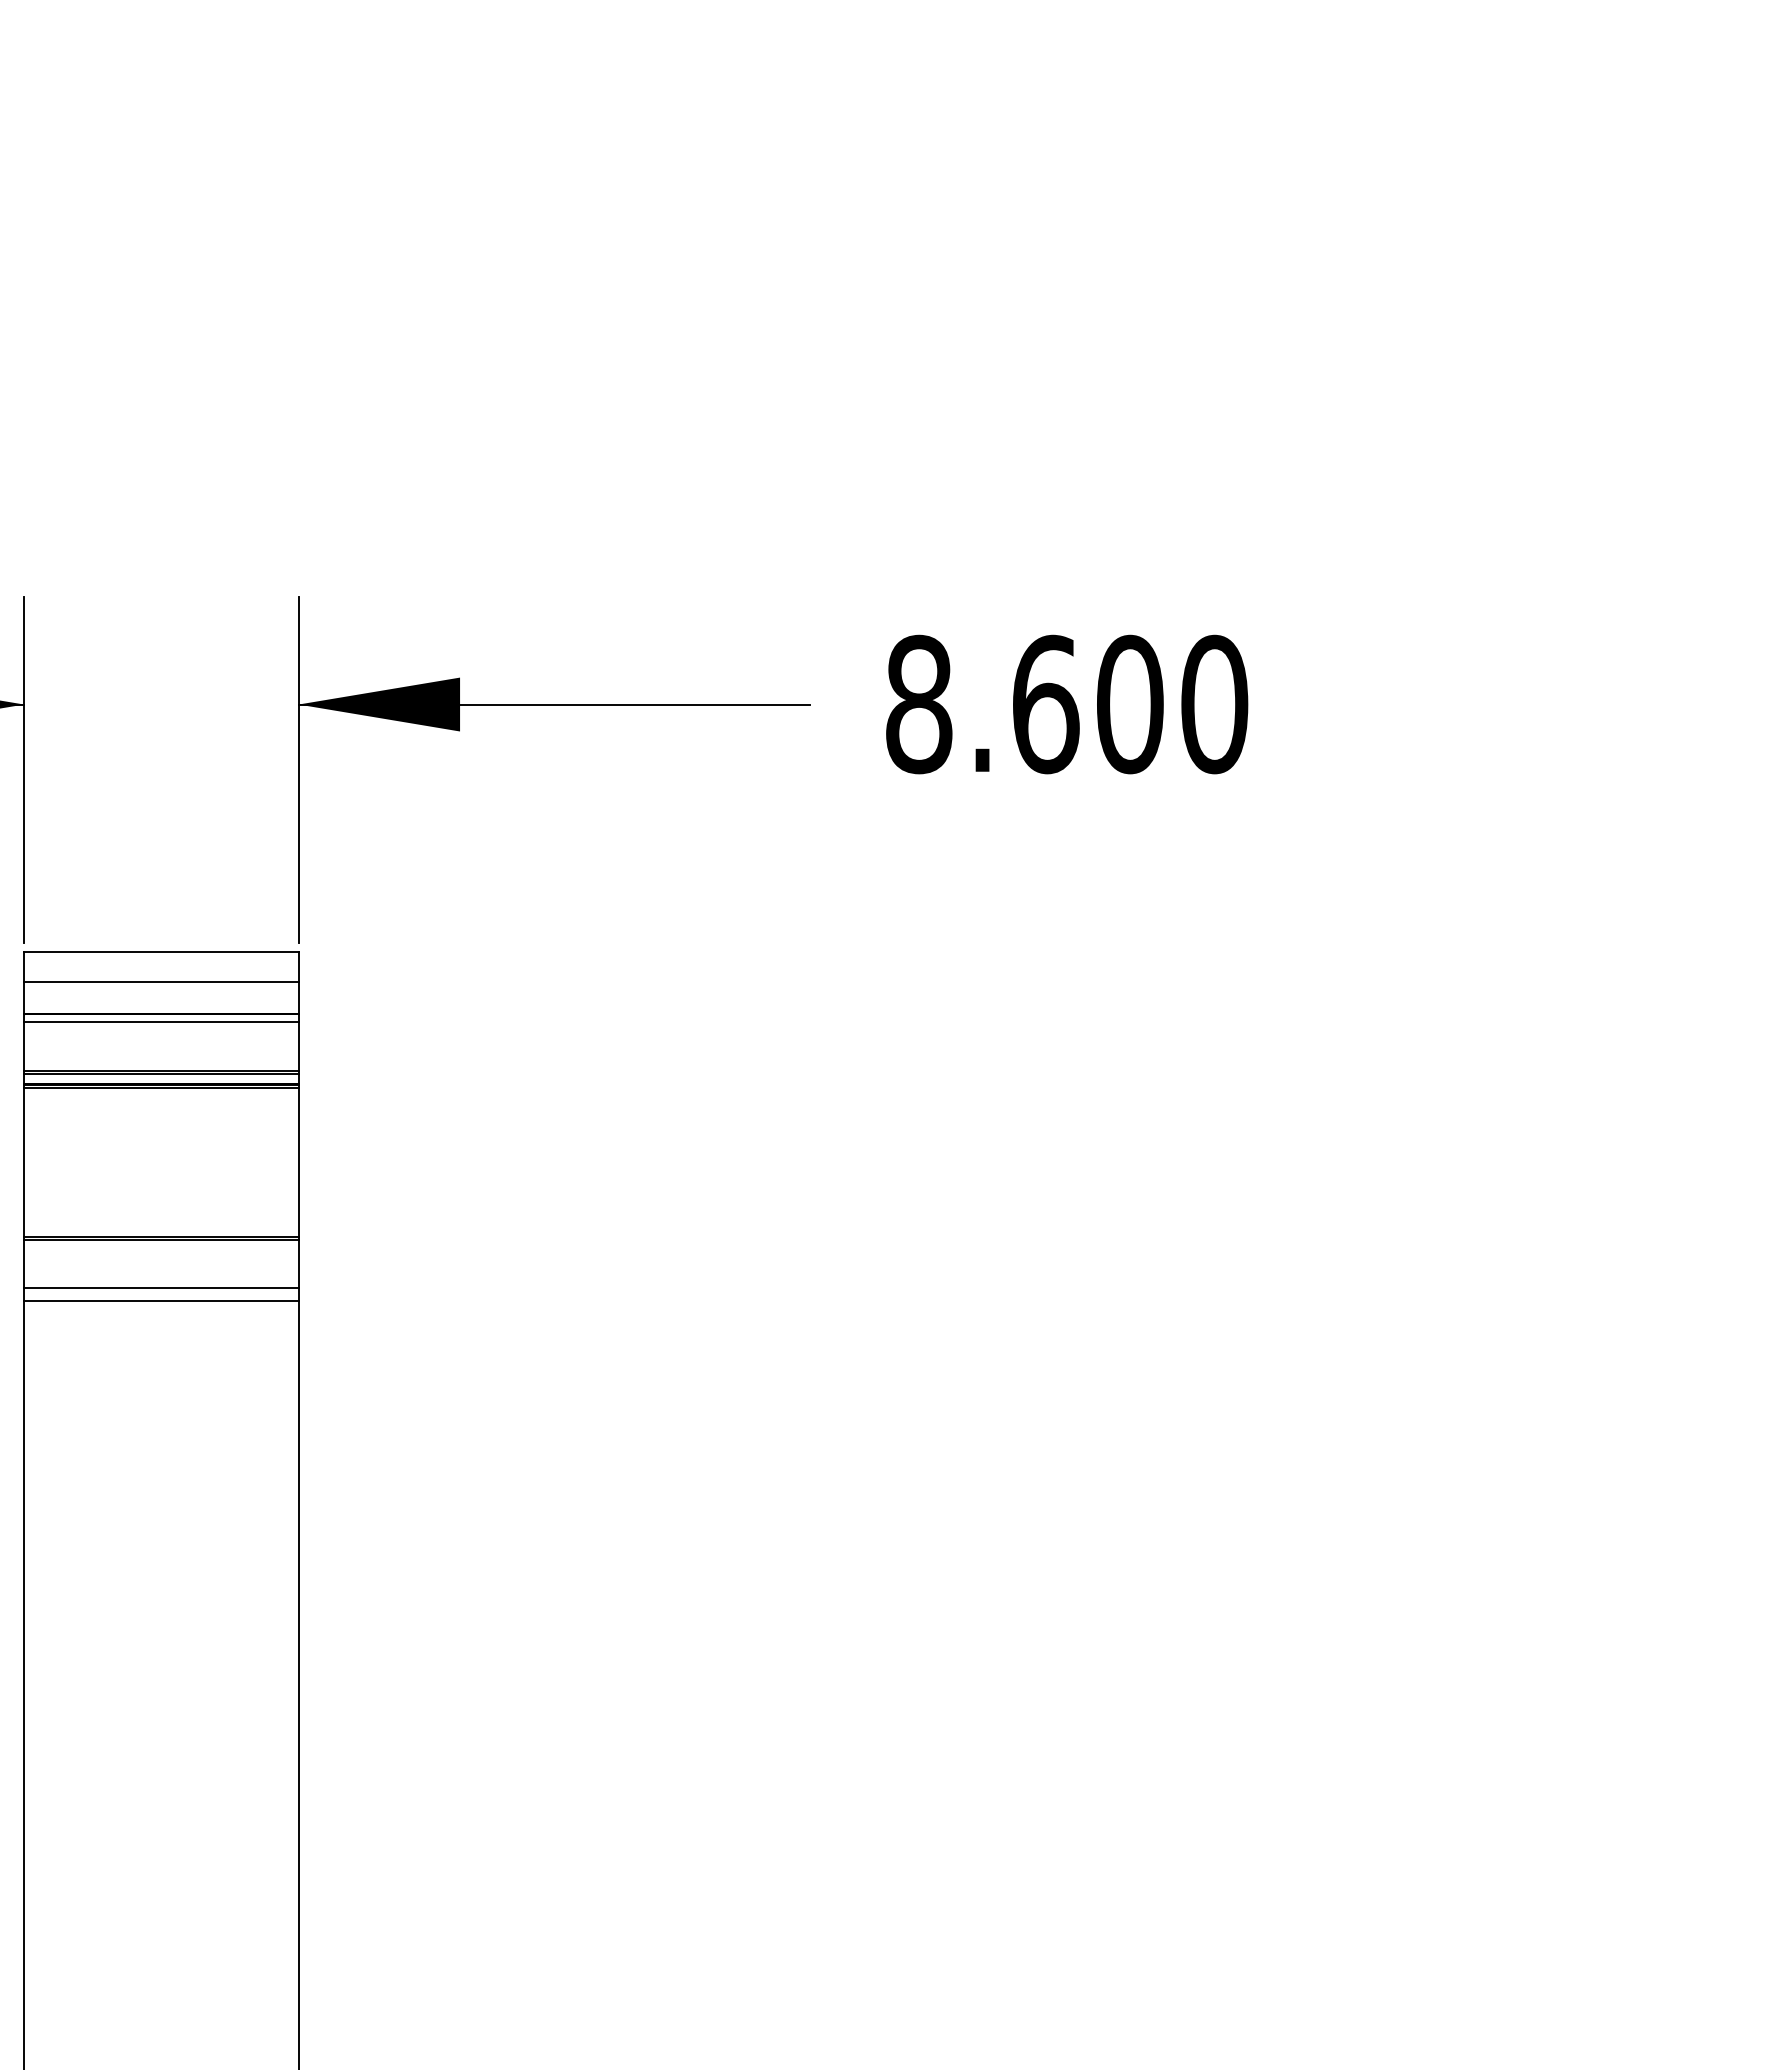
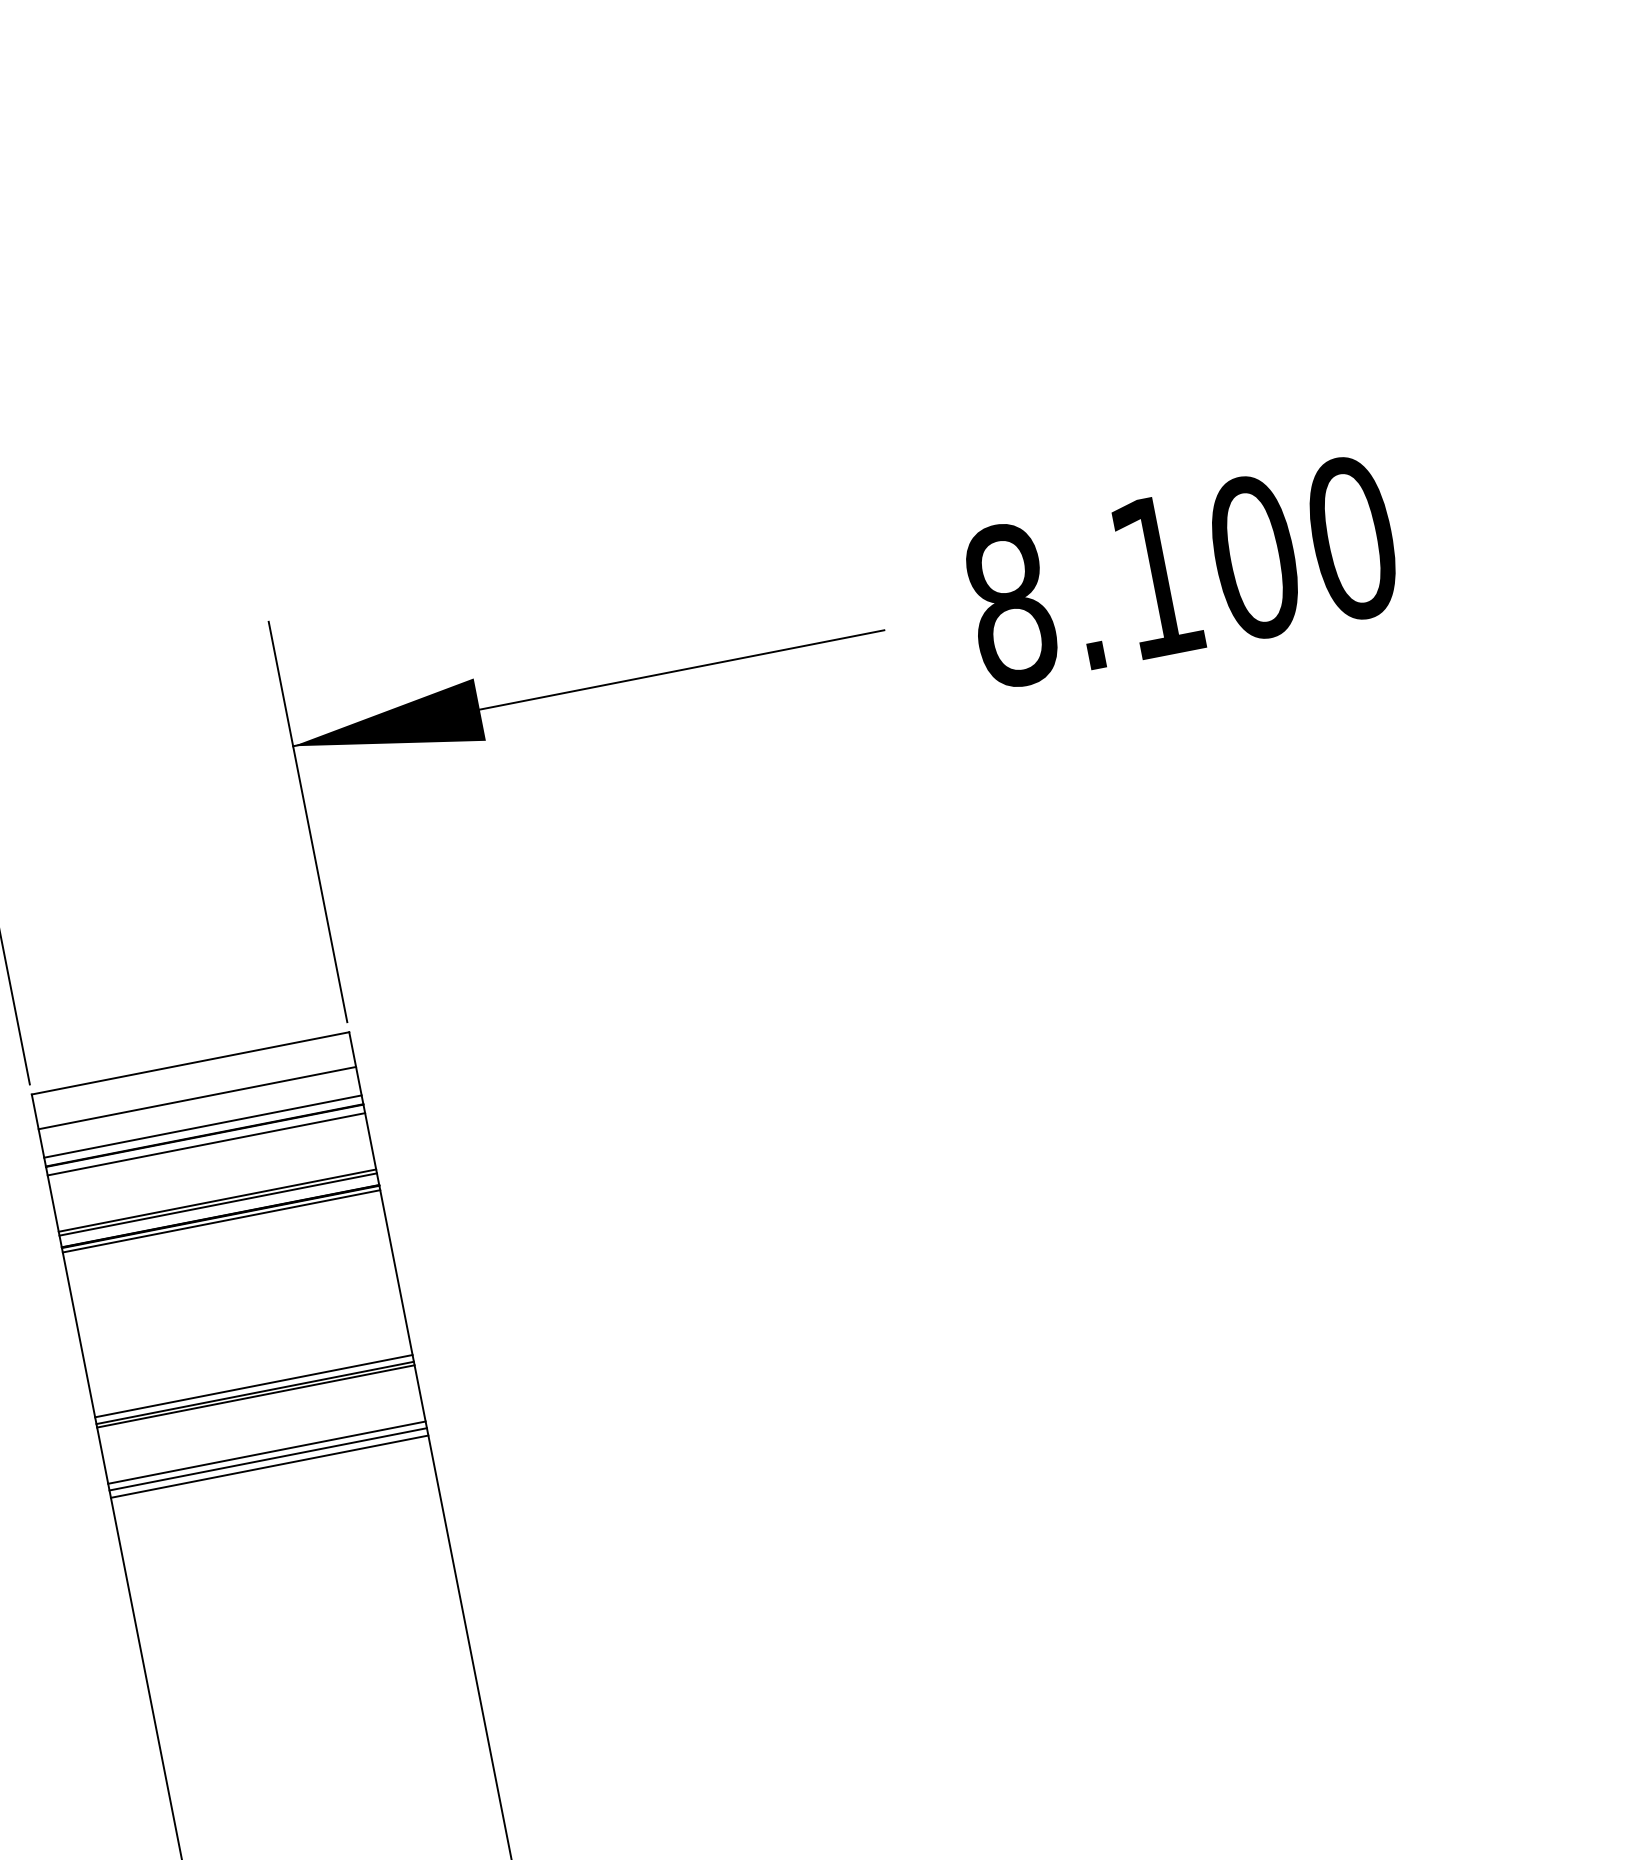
text: (1046, 704) -> (1157, 576), 8.600 -> 8.100
line: (161, 1006) -> (203, 1126), added
line: (161, 1230) -> (253, 1385), added
line: (161, 1294) -> (268, 1459), added

